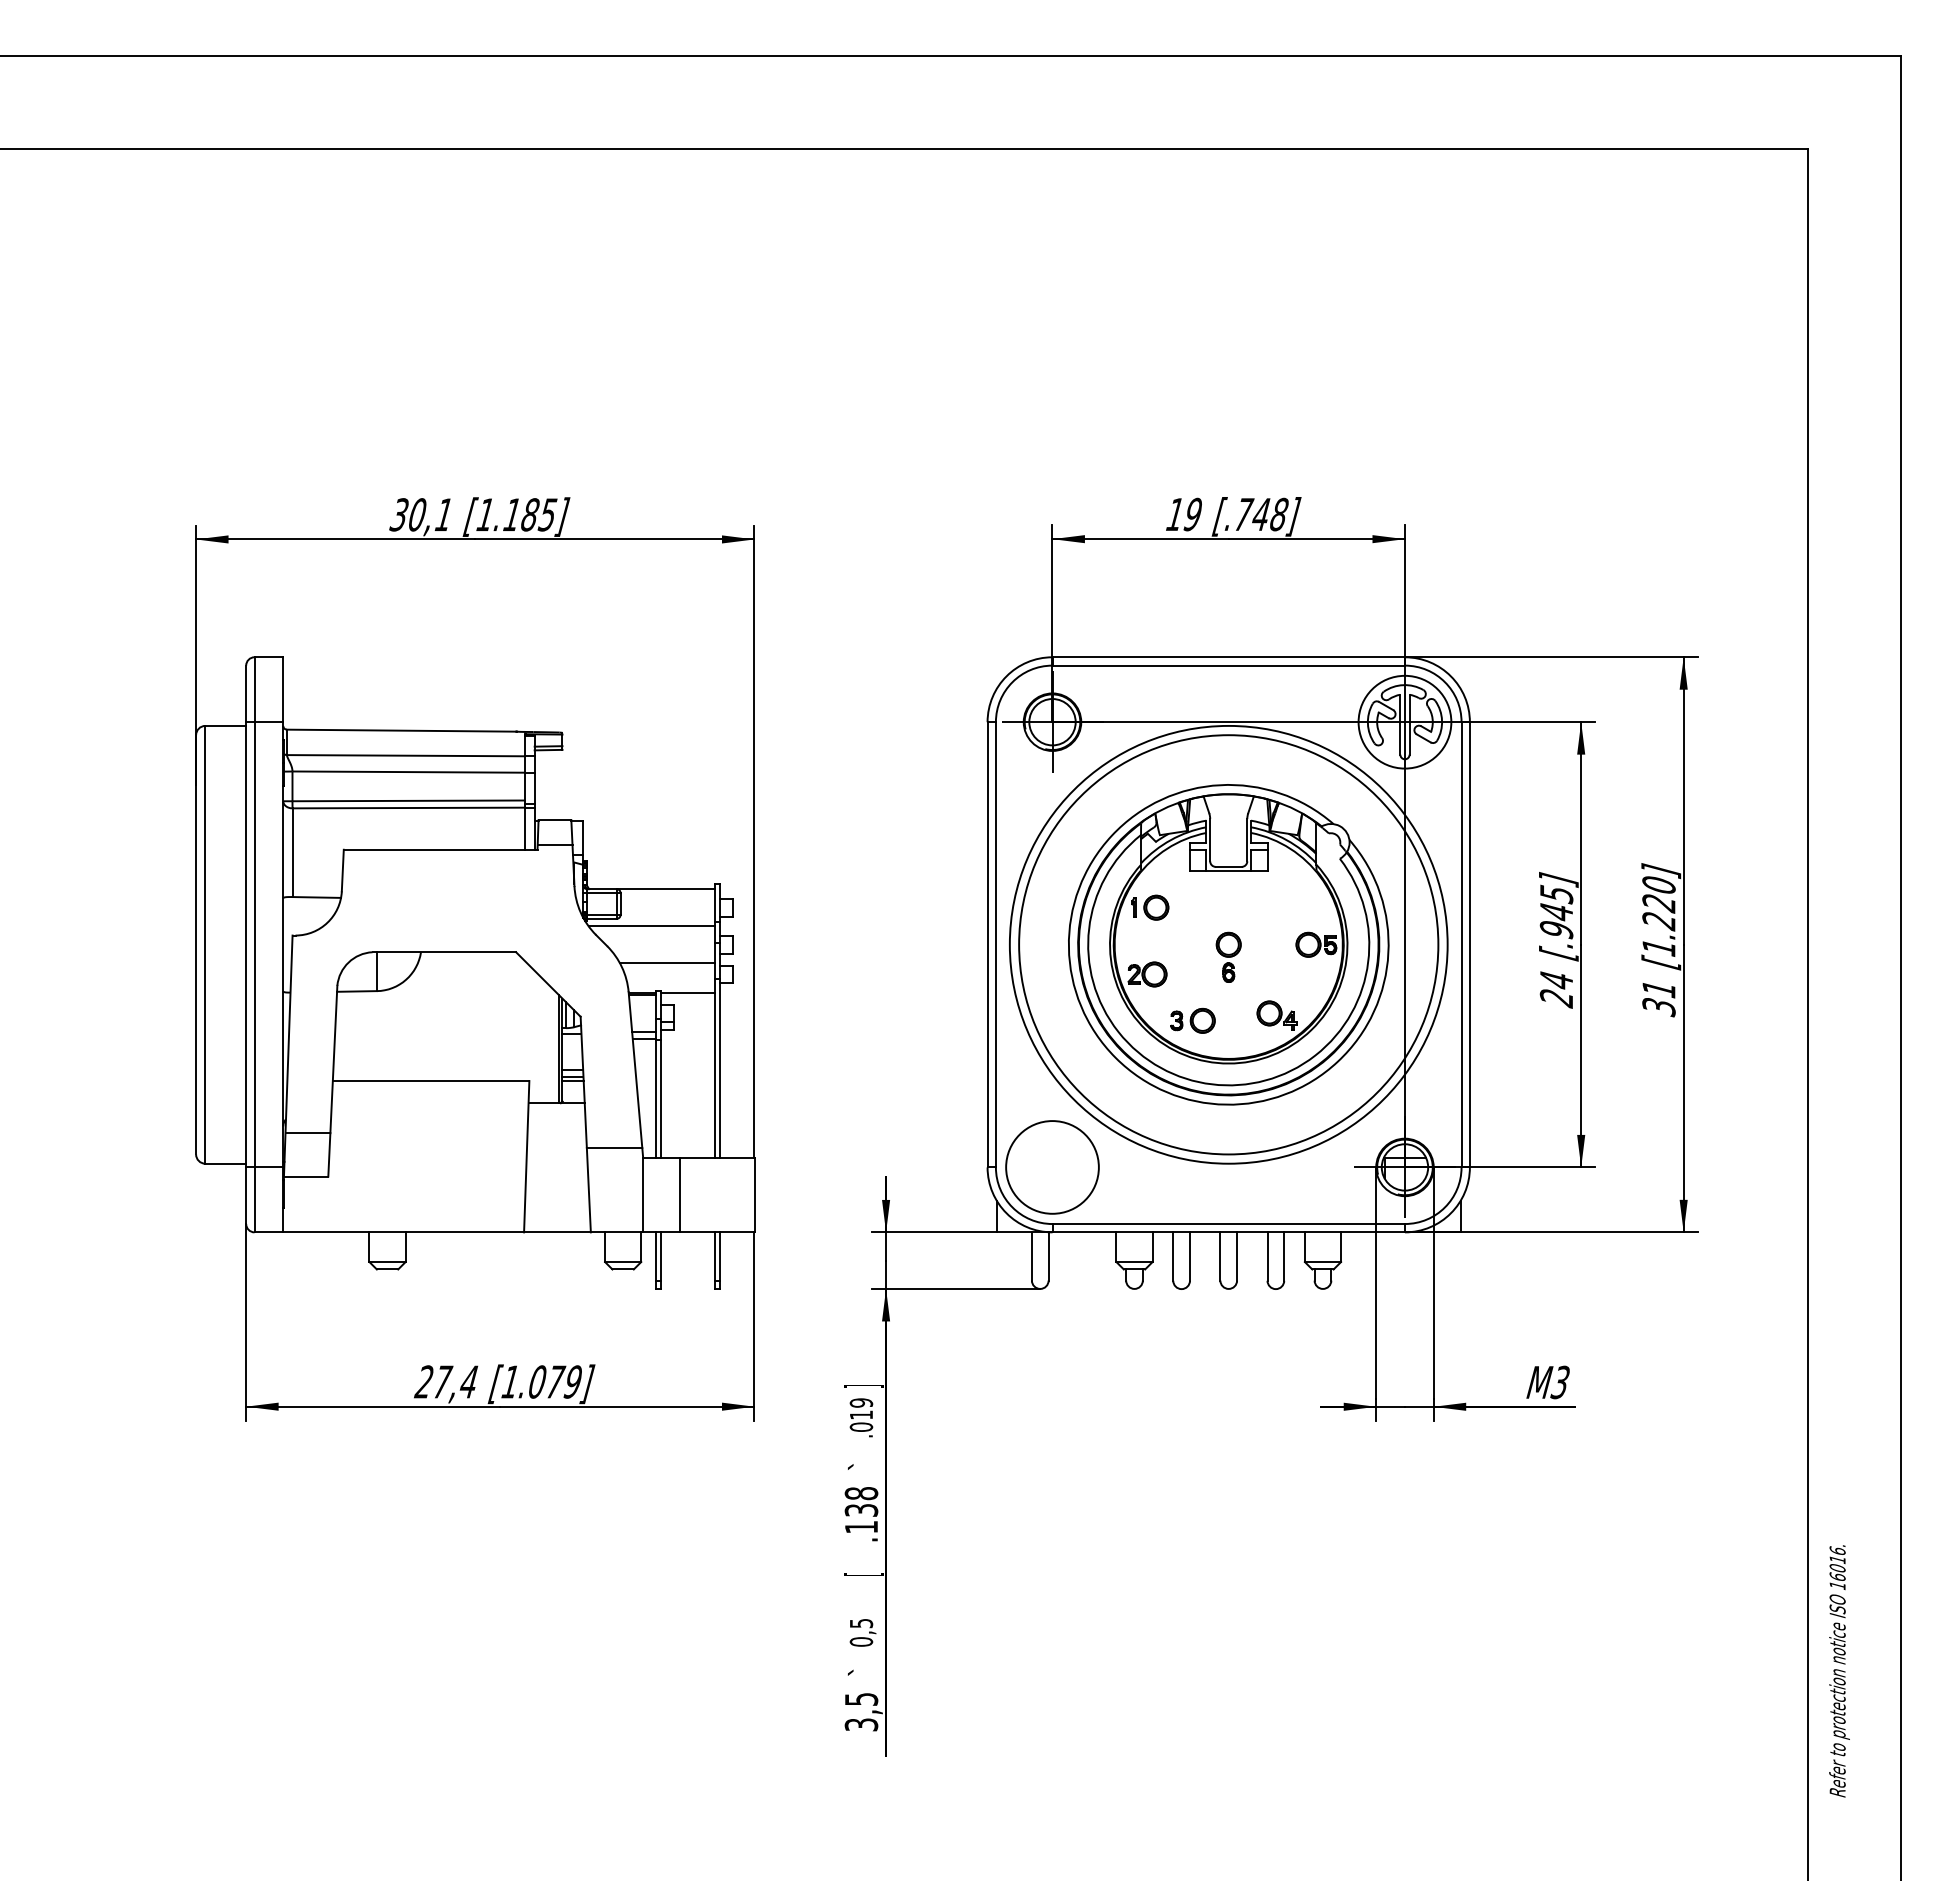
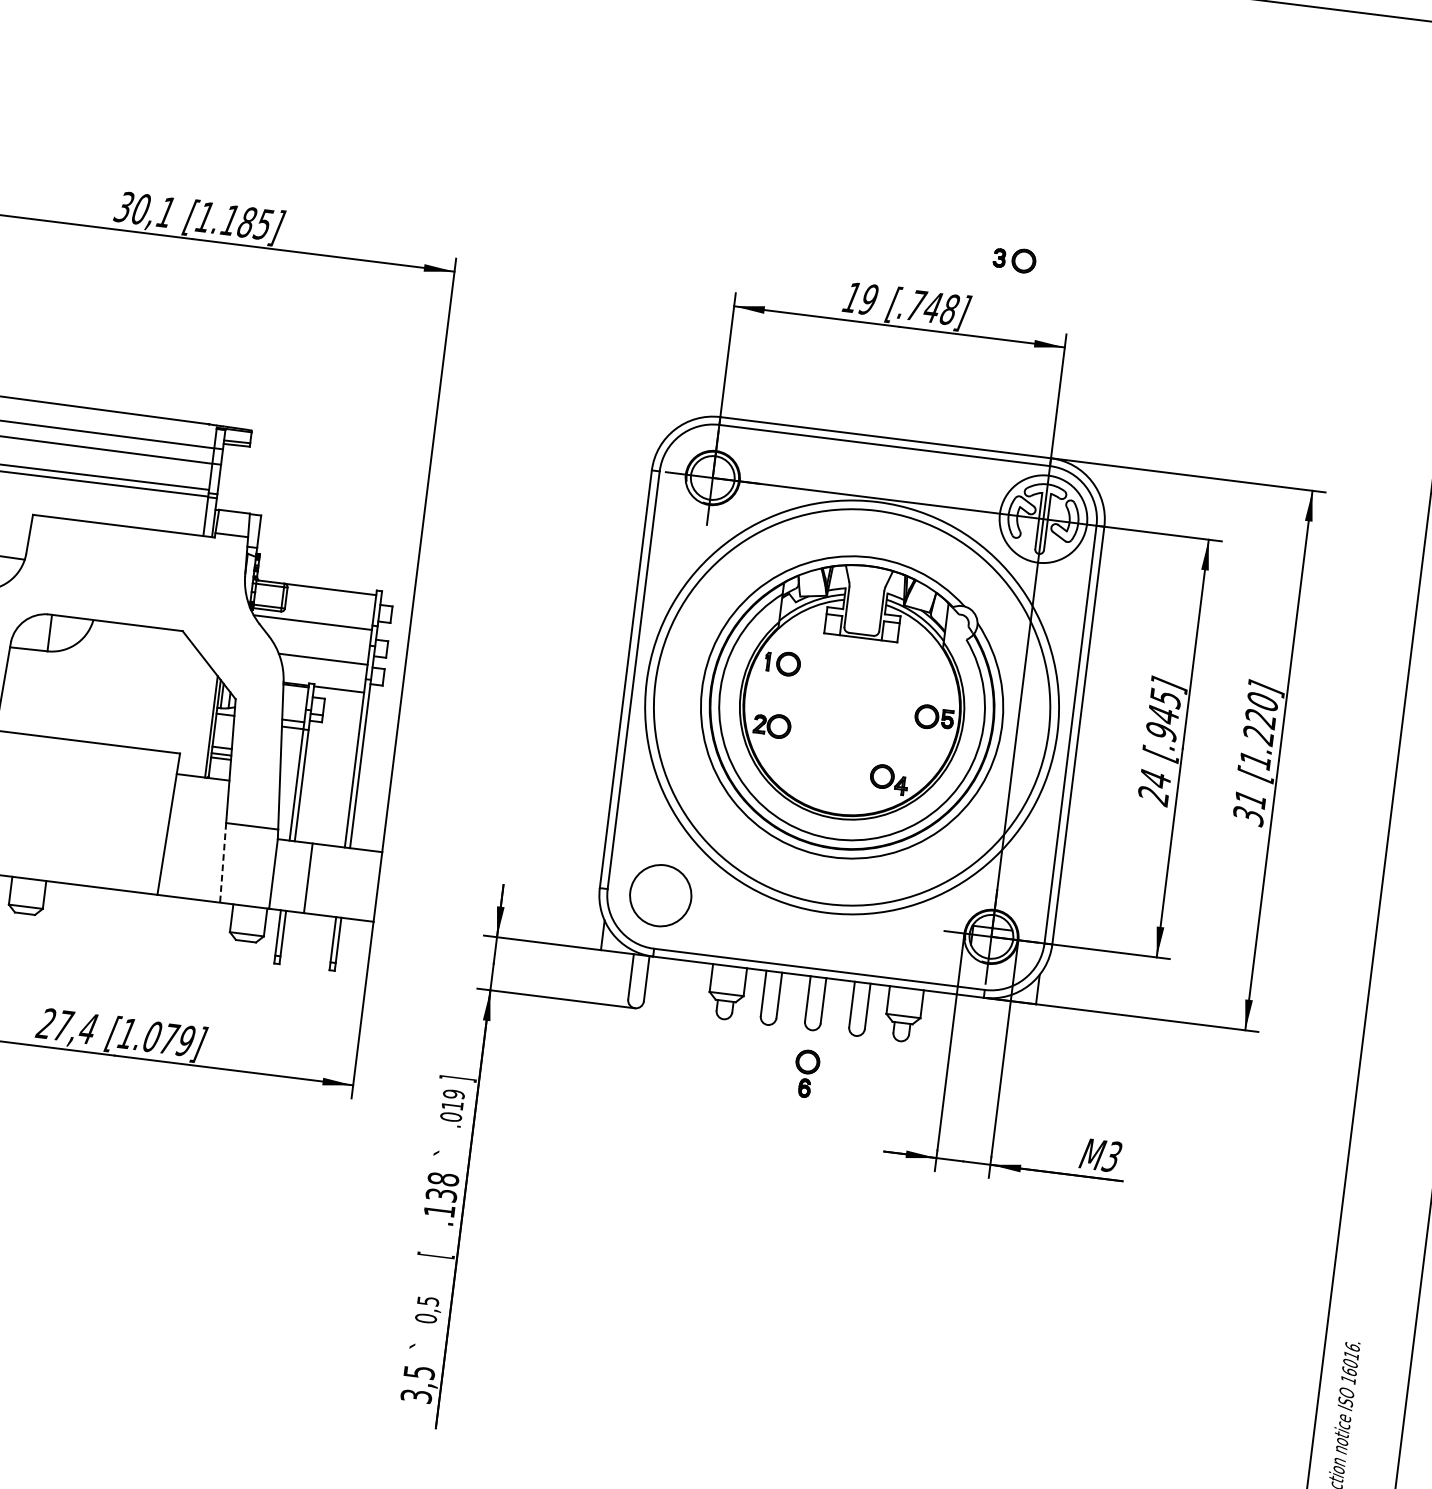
part: (1228, 956) -> (806, 1072), moved
part: (1192, 1020) -> (1014, 259), moved
circle: (1052, 1167) -> (660, 895), size x0.7
line: (588, 1190) -> (222, 863), solid -> dashed

